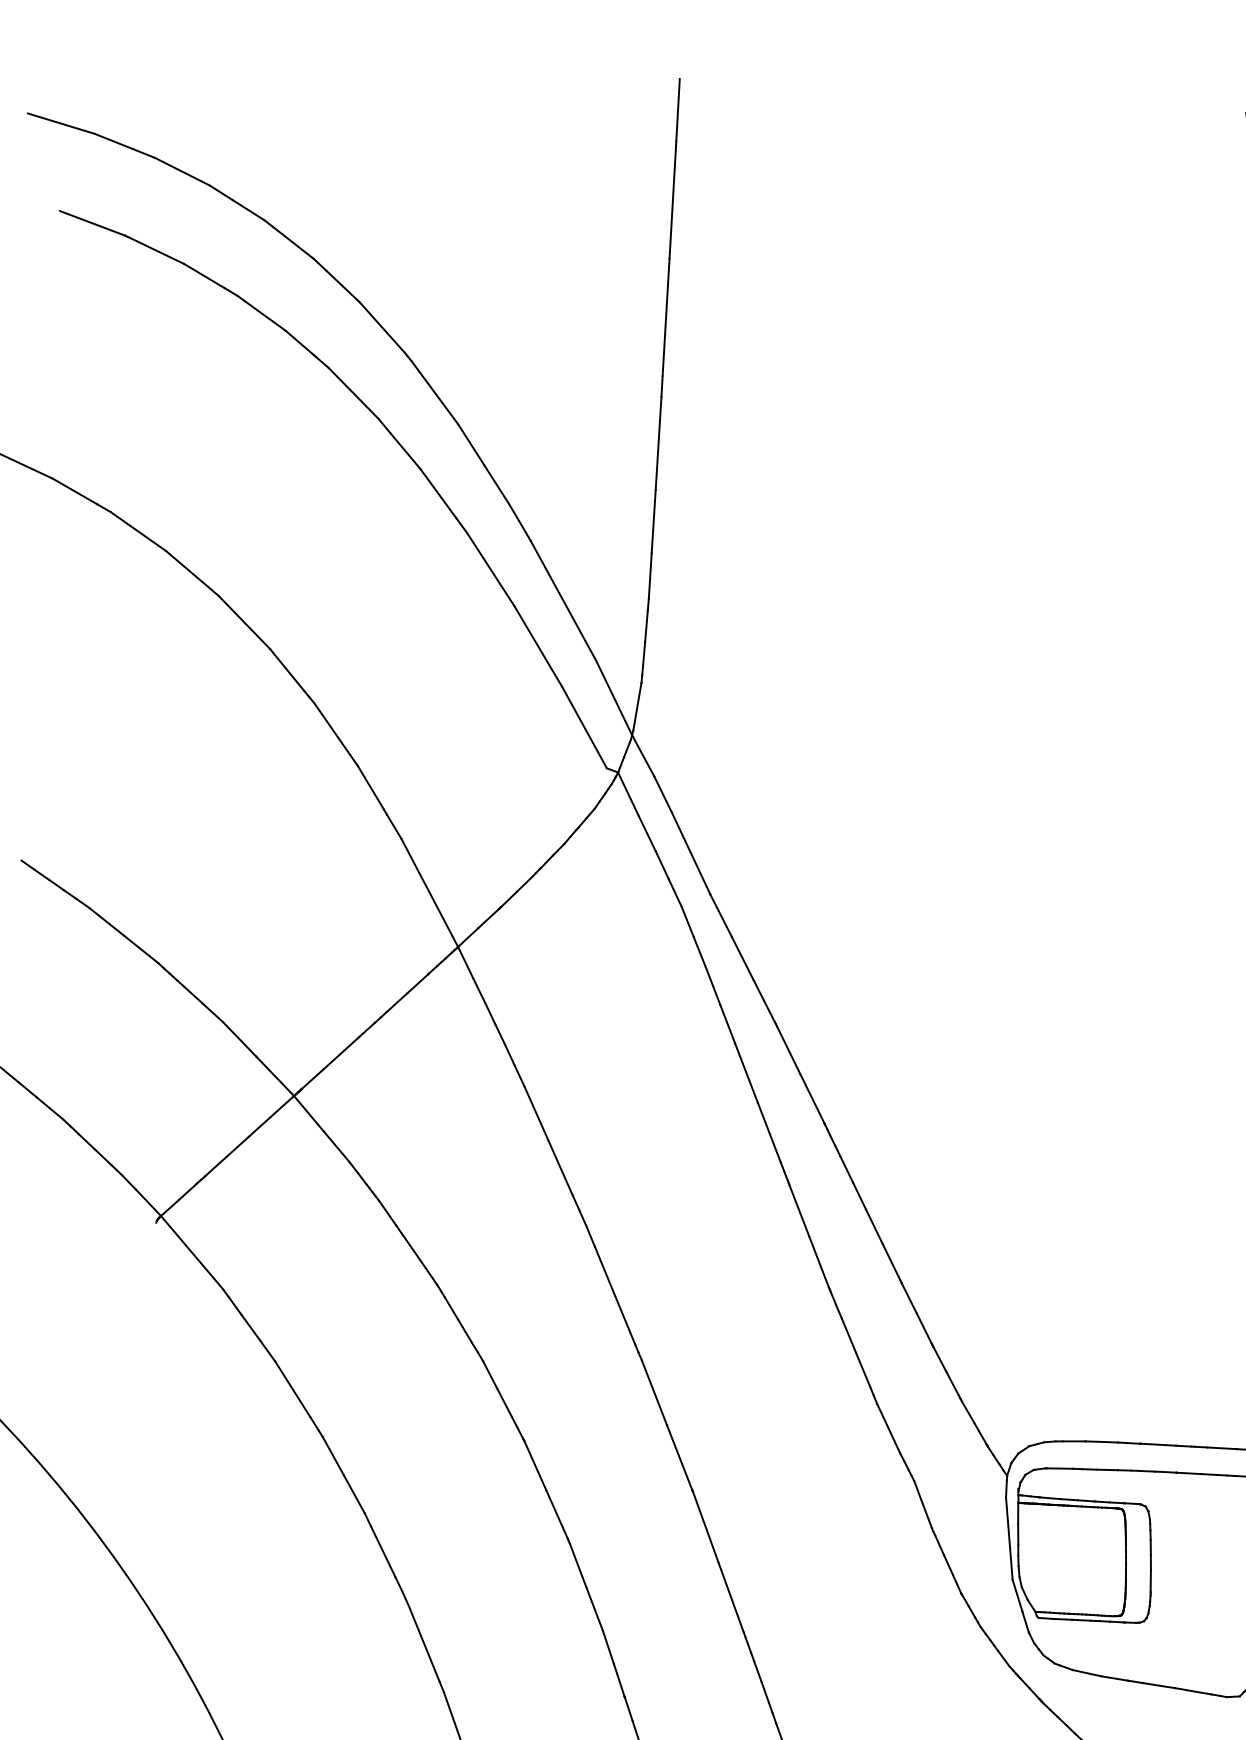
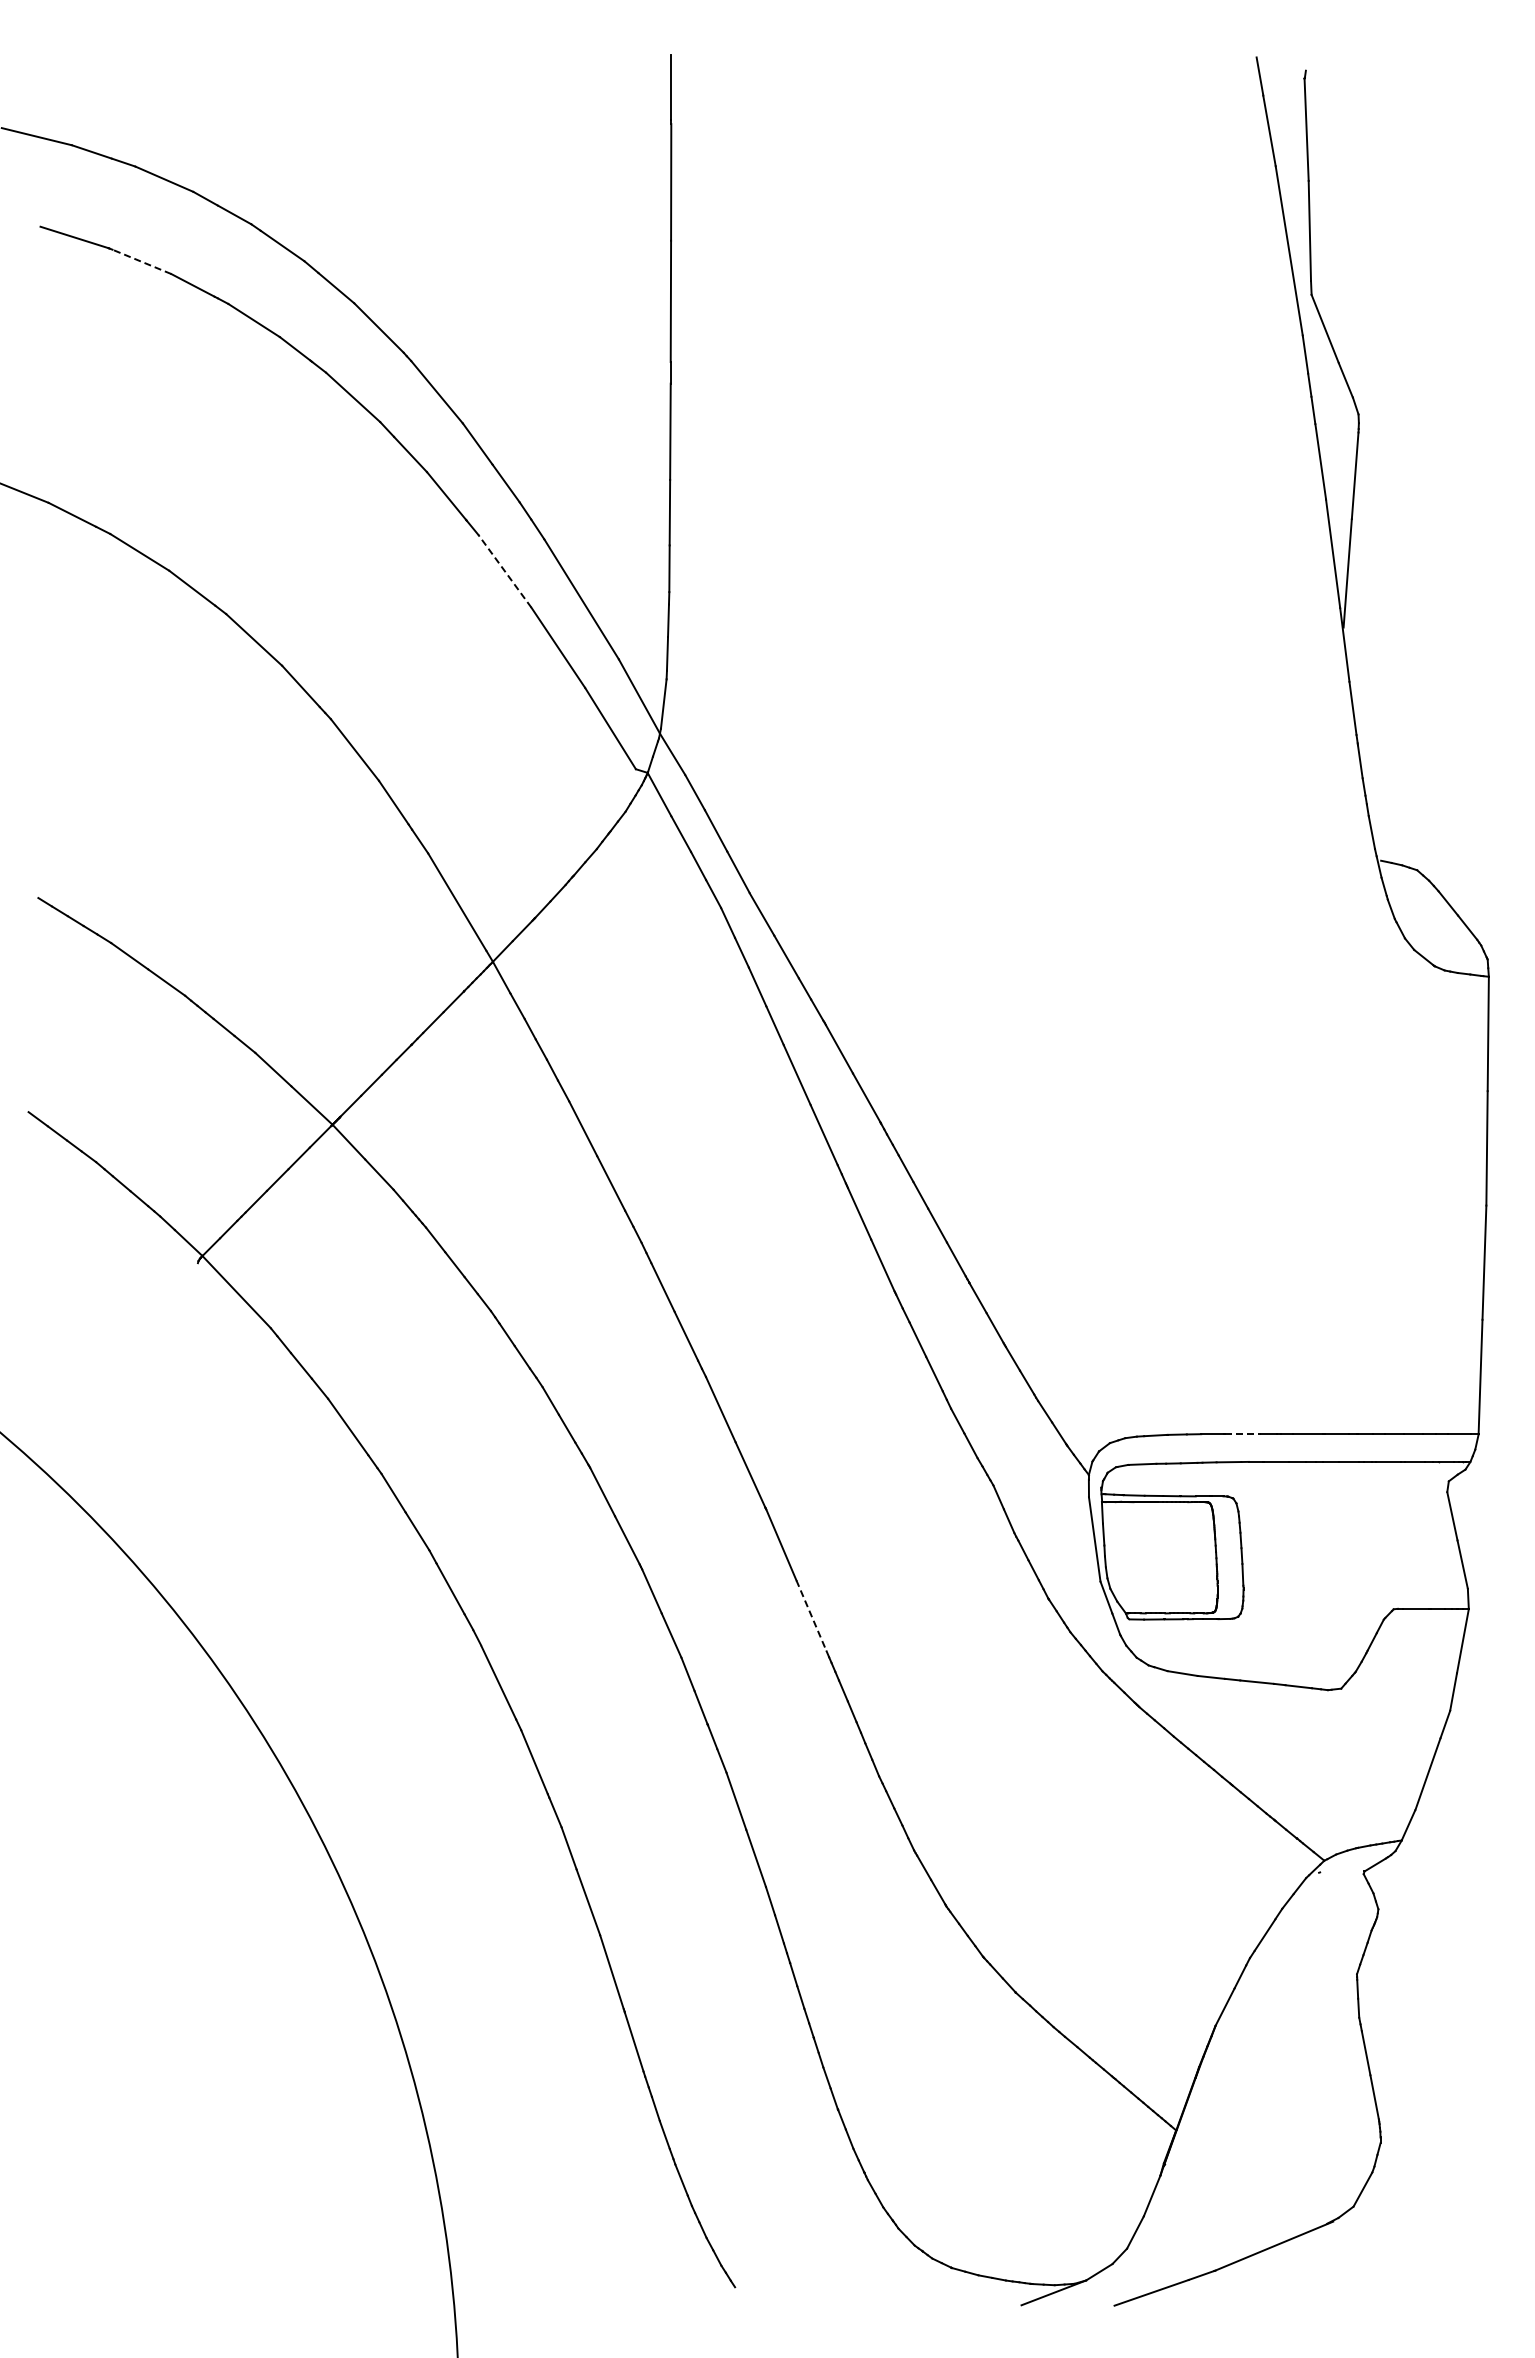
line: (155, 250) -> (141, 261), solid -> dashed
line: (490, 568) -> (504, 570), solid -> dashed
line: (1158, 1445) -> (1243, 1434), solid -> dashed
line: (731, 1596) -> (811, 1615), solid -> dashed

